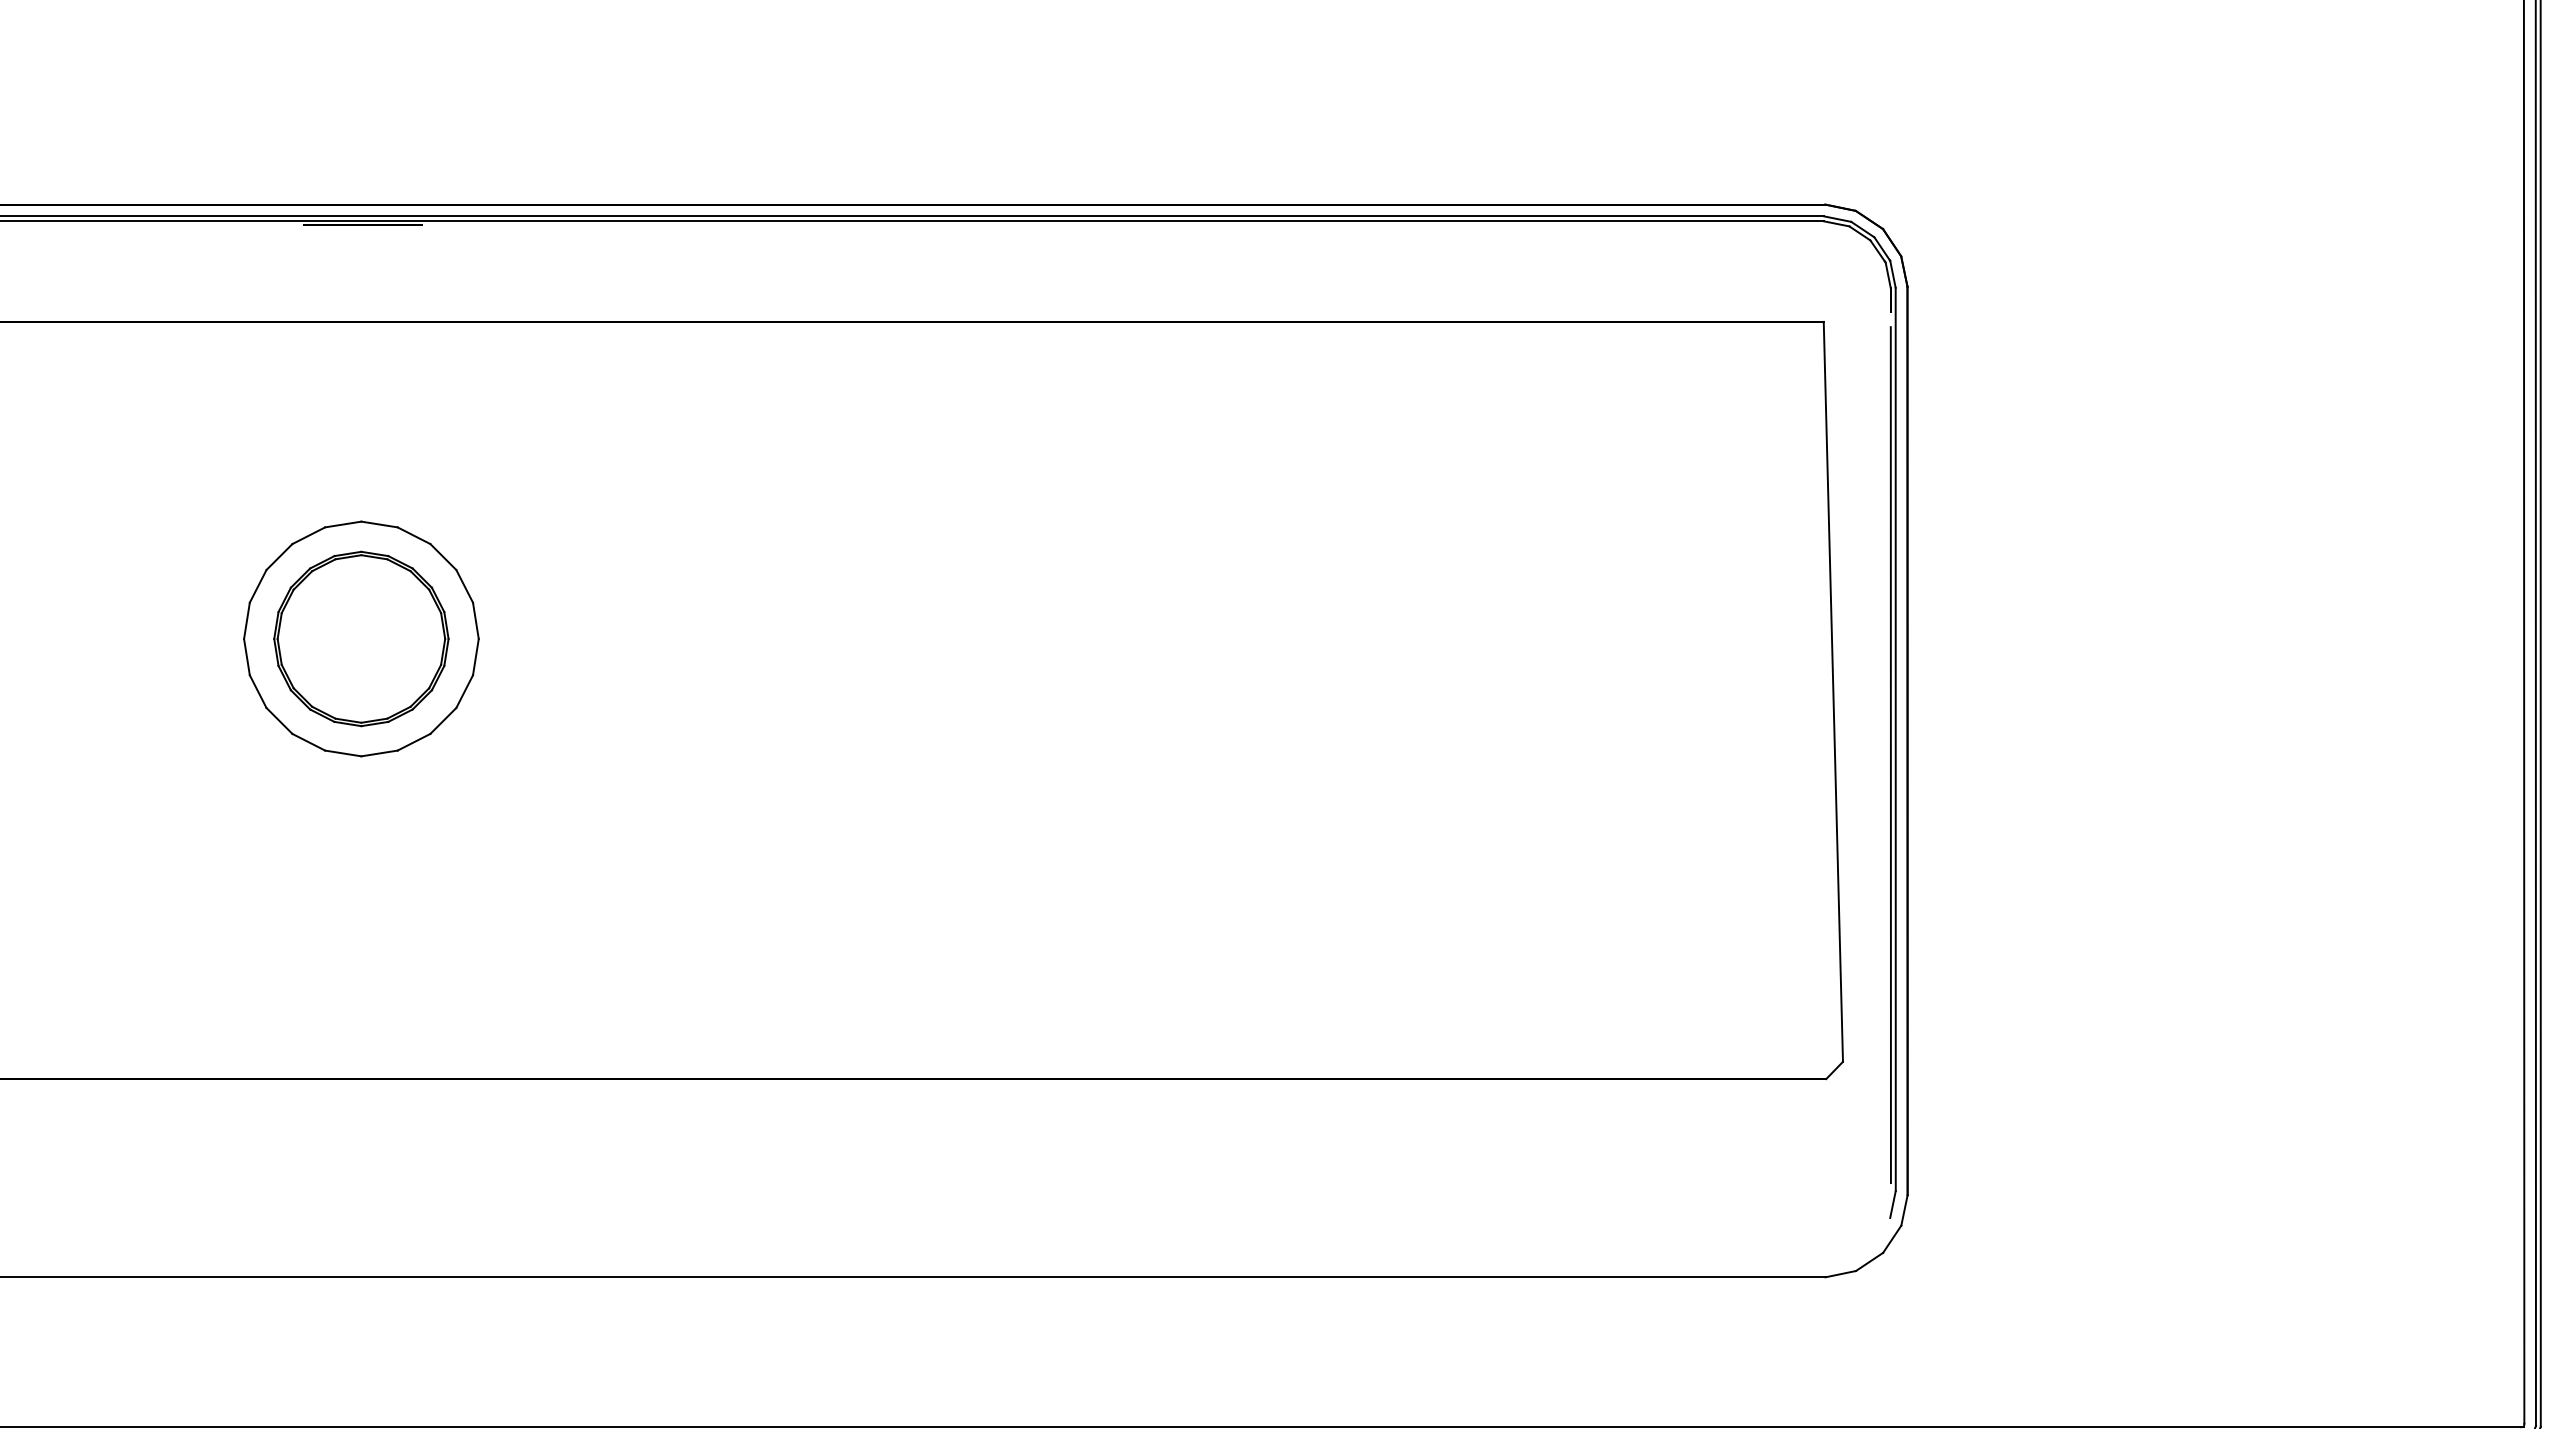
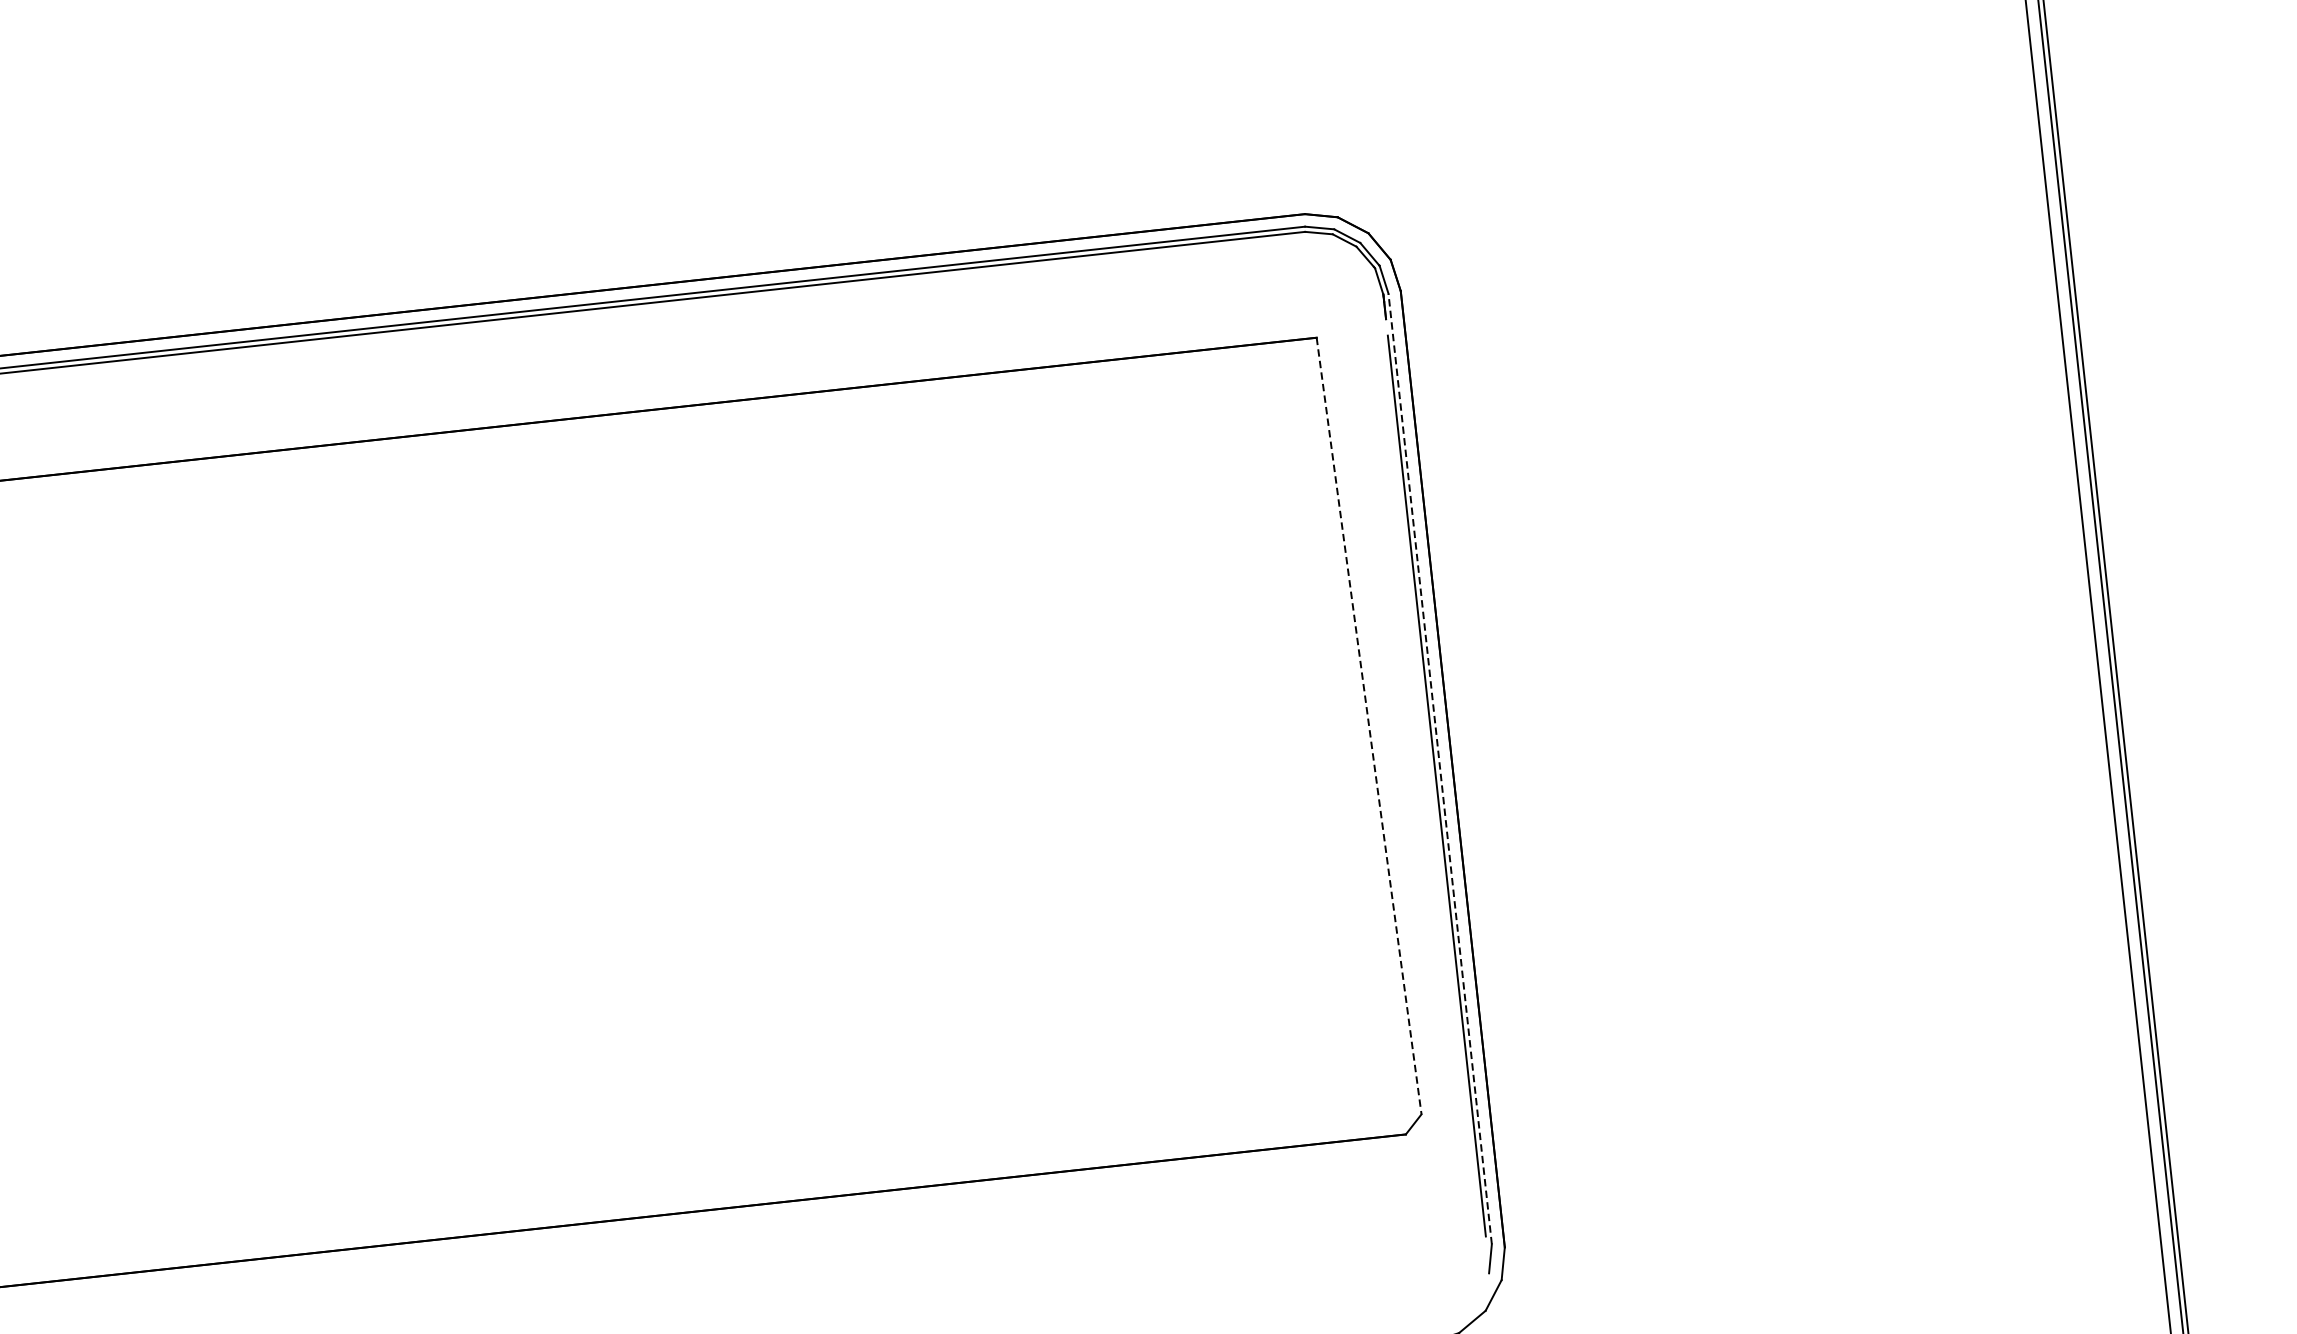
line: (1833, 692) -> (1369, 726), solid -> dashed
line: (1895, 739) -> (1439, 769), solid -> dashed

